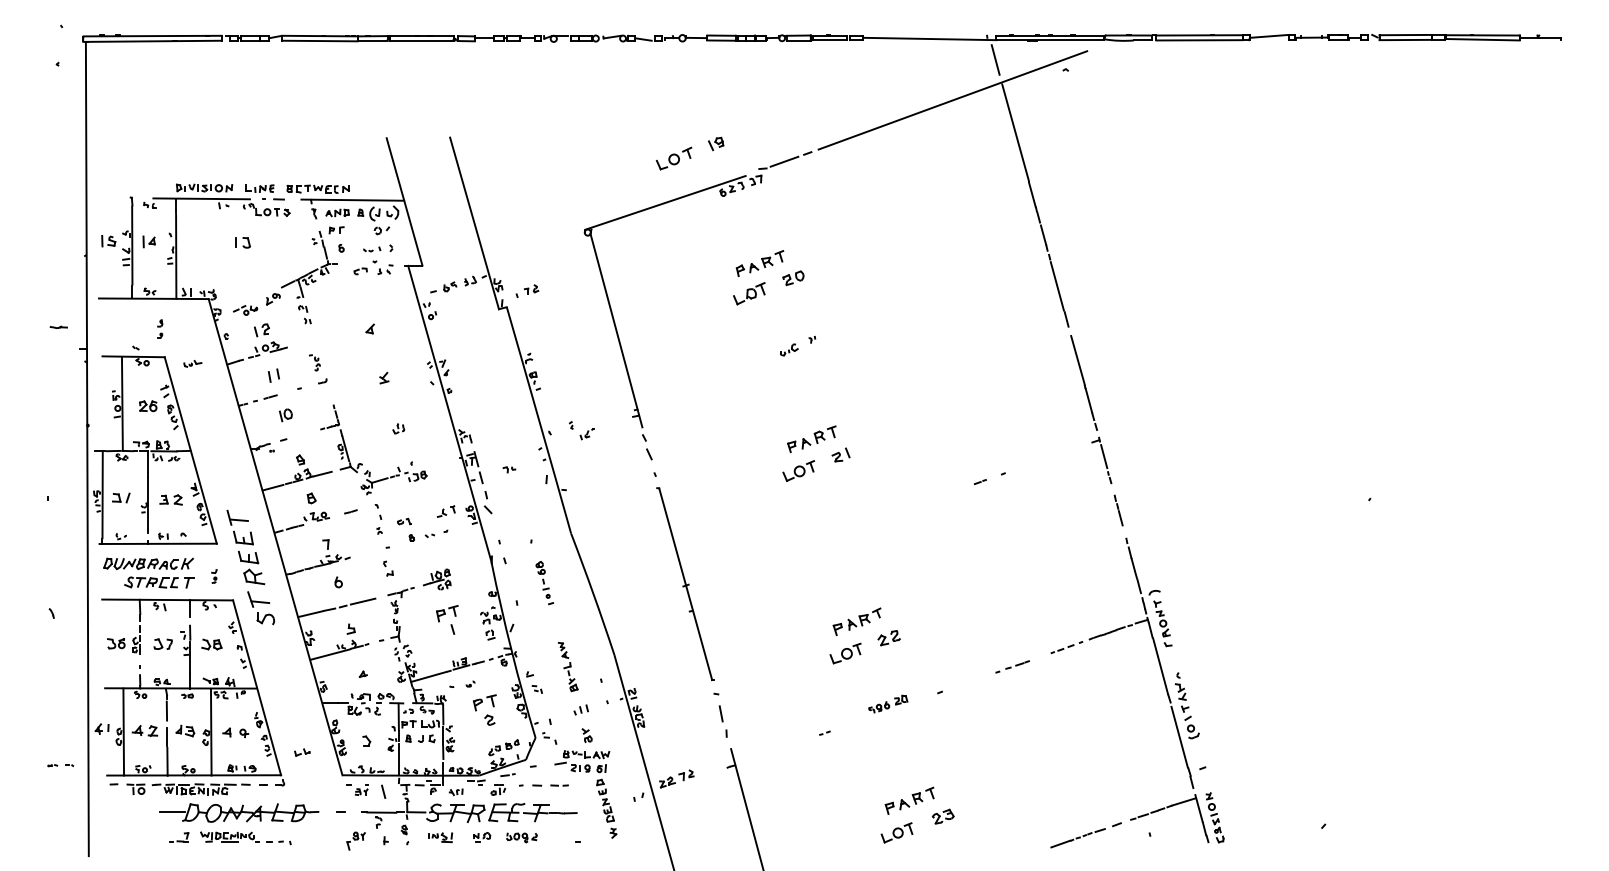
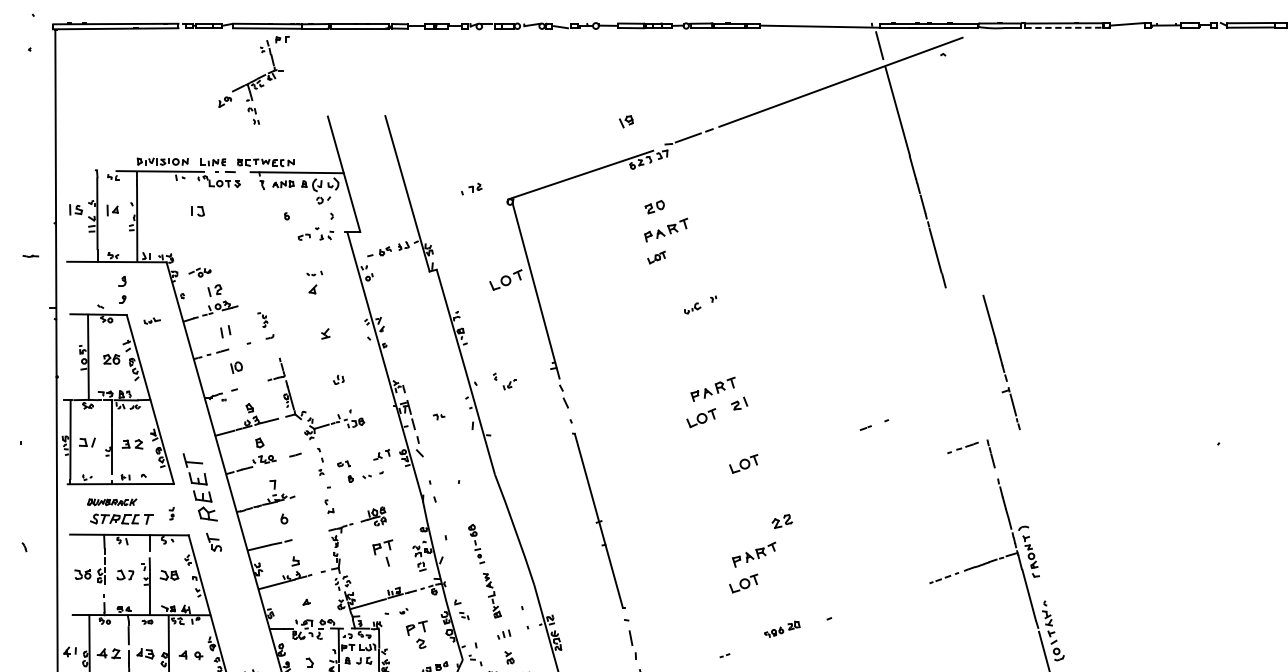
line: (1199, 40) -> (1064, 28), solid -> dashed
part: (673, 158) -> (505, 279), moved
part: (372, 249) -> (315, 273), moved
part: (305, 275) -> (254, 80), moved
part: (793, 278) -> (654, 207), moved
part: (527, 290) -> (471, 188), moved
part: (749, 293) -> (656, 257), size x0.6
line: (59, 326) -> (31, 255), moved
part: (160, 328) -> (122, 288), size x1.6
part: (1091, 409) -> (1001, 362), moved
part: (845, 521) -> (743, 463), added
part: (148, 563) -> (112, 501), size x0.6
part: (544, 583) -> (476, 544), moved
line: (362, 601) -> (305, 536), removed
part: (260, 608) -> (213, 542), size x0.6
part: (888, 638) -> (781, 521), moved
part: (1012, 666) -> (962, 447), moved

